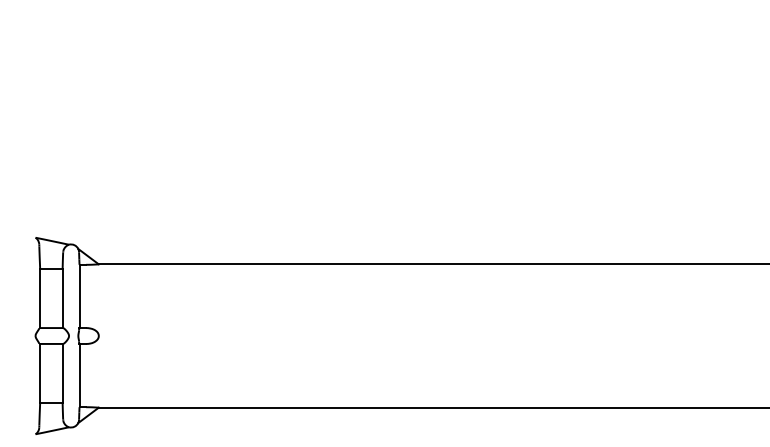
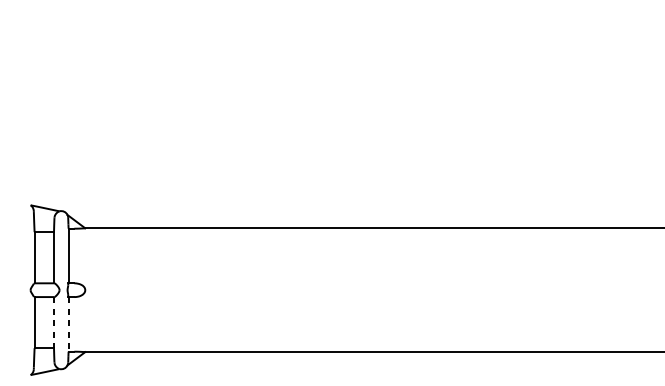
line: (62, 373) -> (53, 322), solid -> dashed
line: (79, 375) -> (68, 324), solid -> dashed

